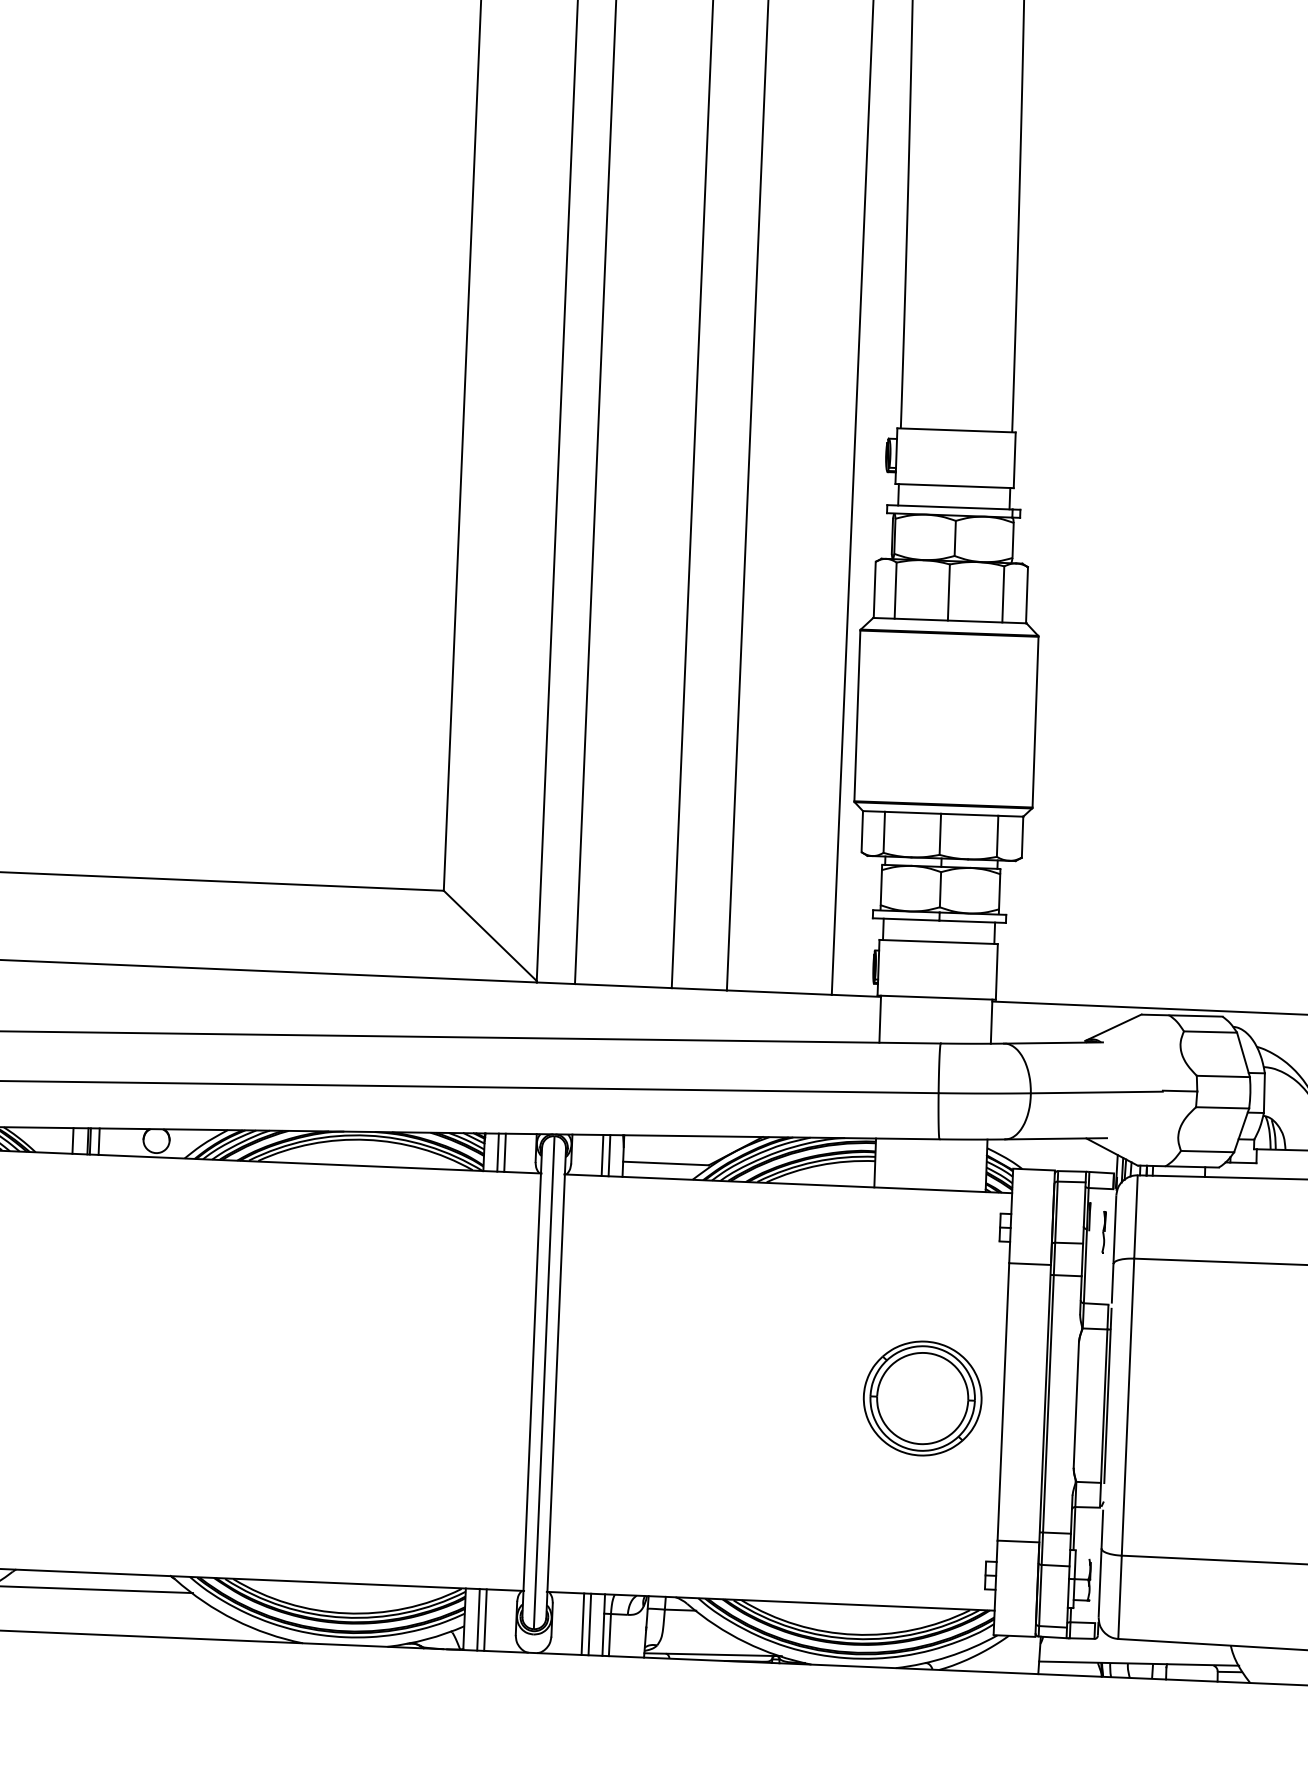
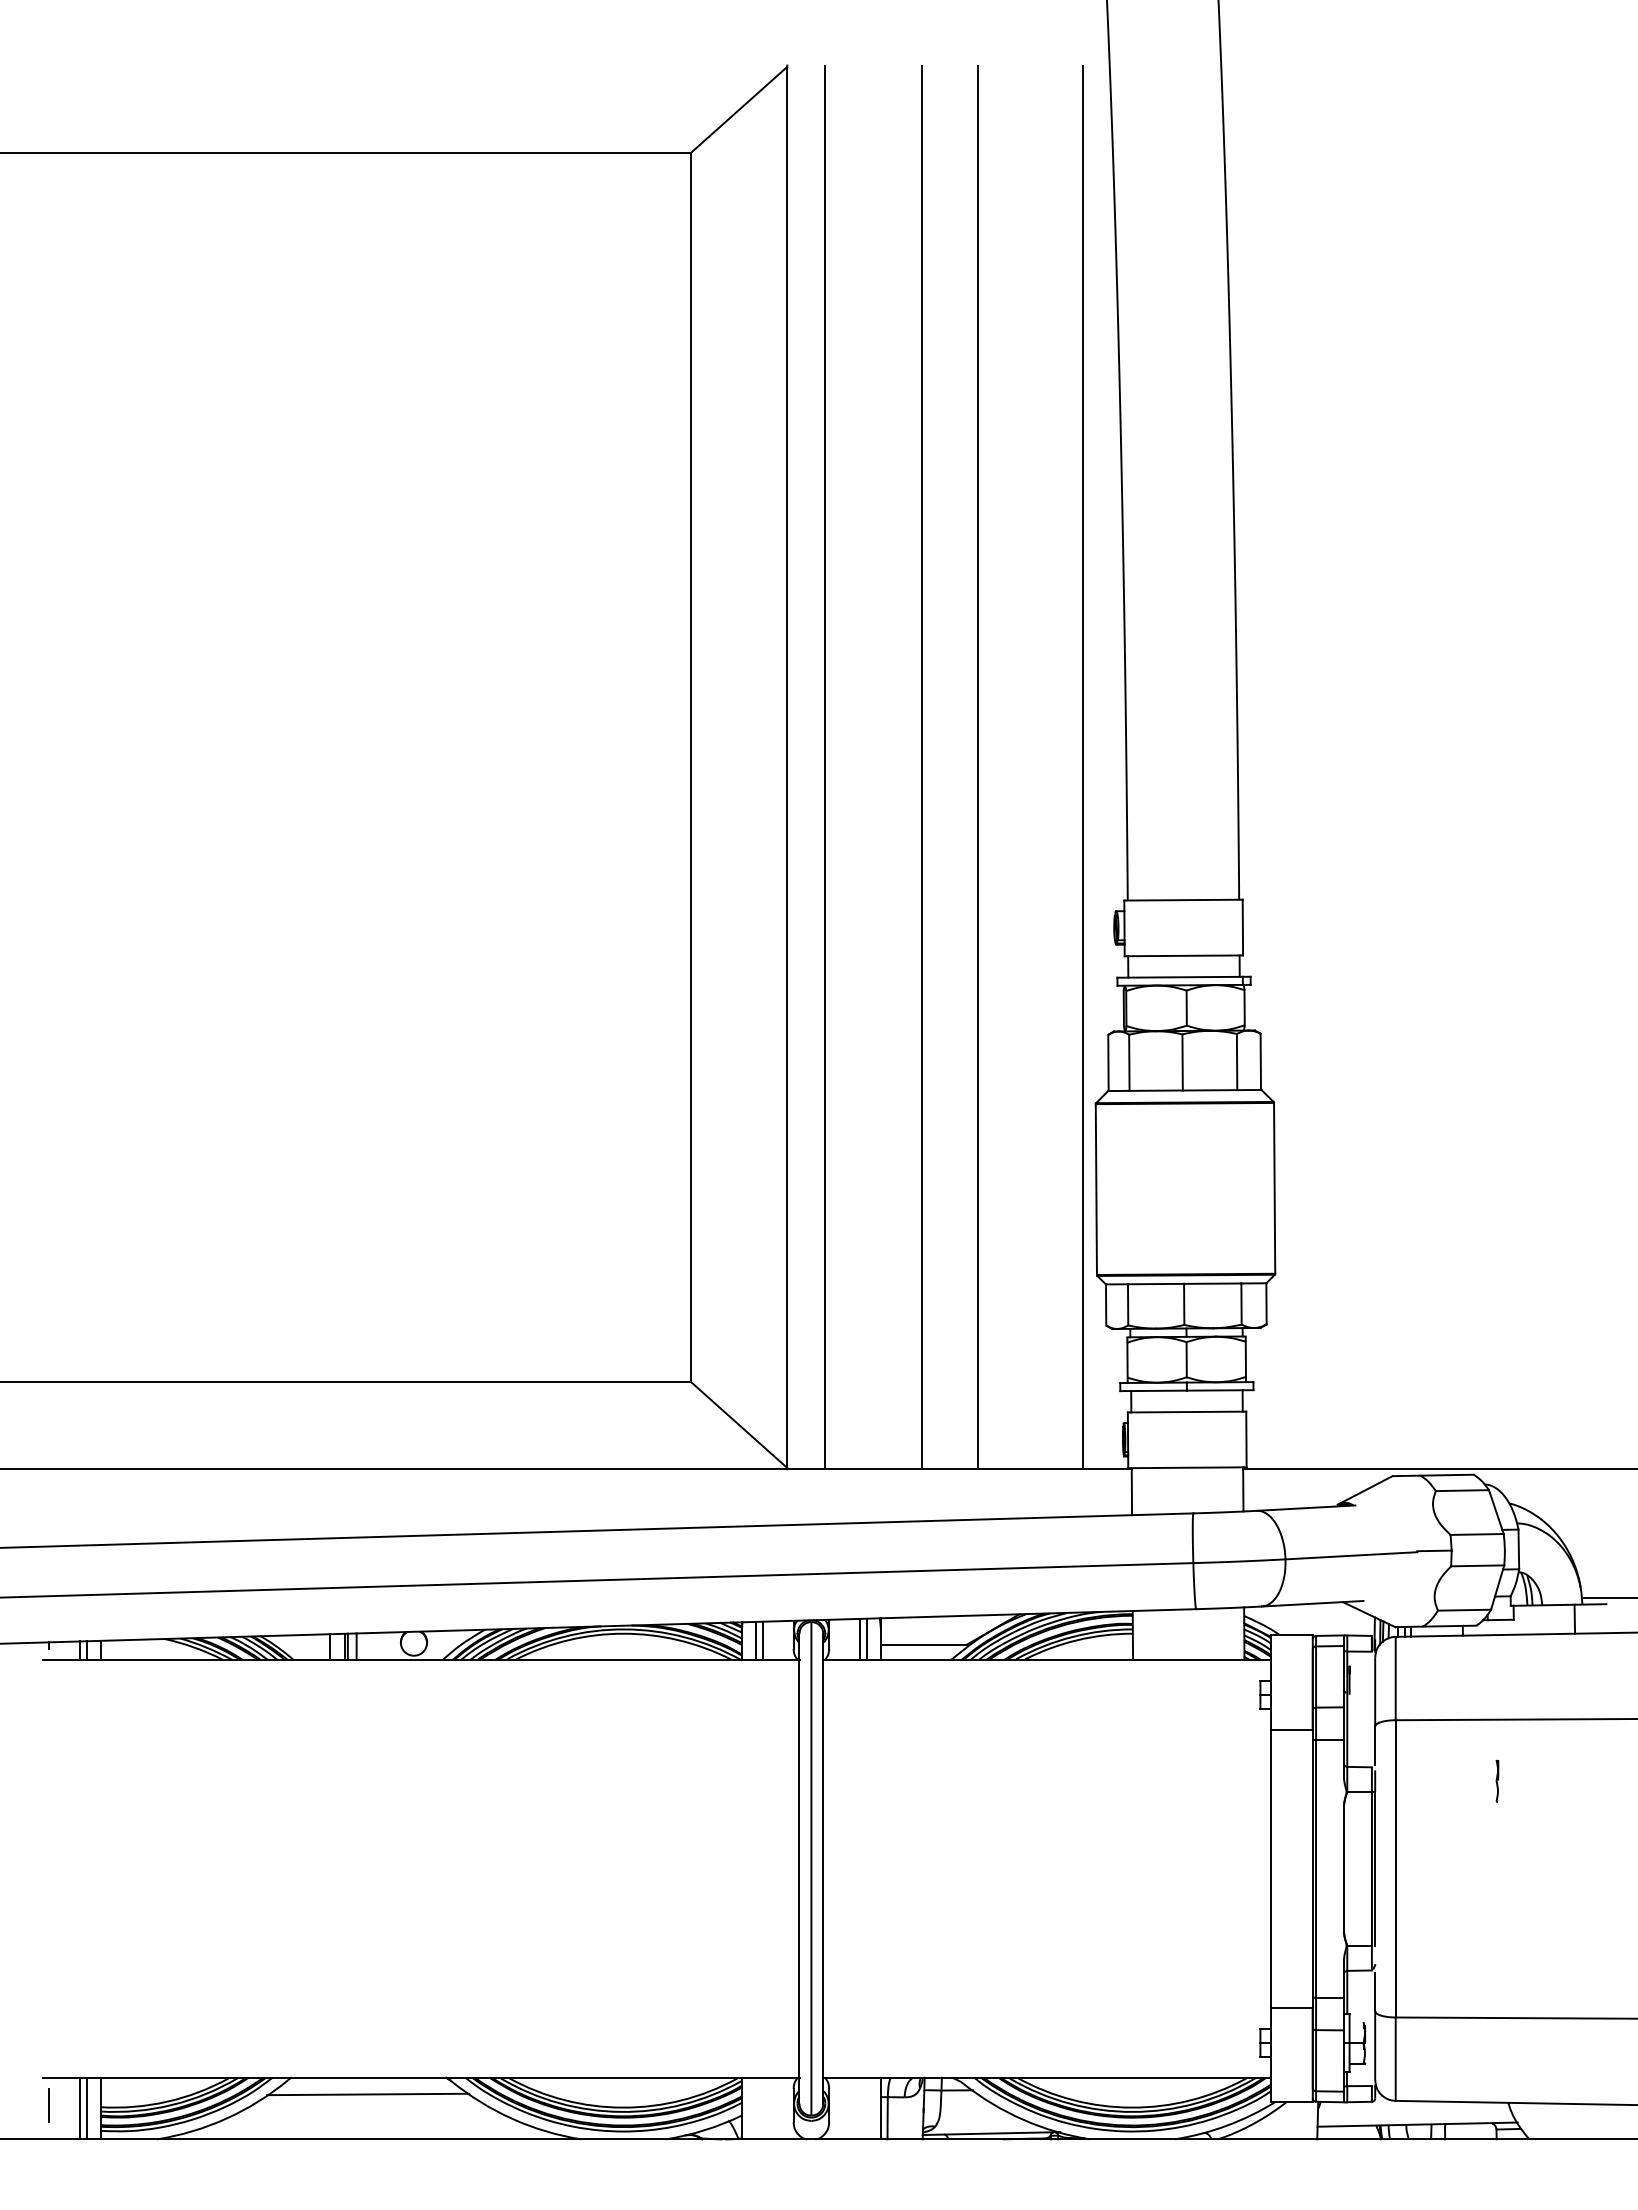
part: (1104, 1231) -> (1497, 1780), moved
part: (921, 1398) -> (1189, 1868), removed
line: (478, 1619) -> (755, 2108), removed
line: (485, 1620) -> (762, 2108), removed
line: (583, 1624) -> (860, 2108), removed
line: (590, 1624) -> (867, 2108), removed

